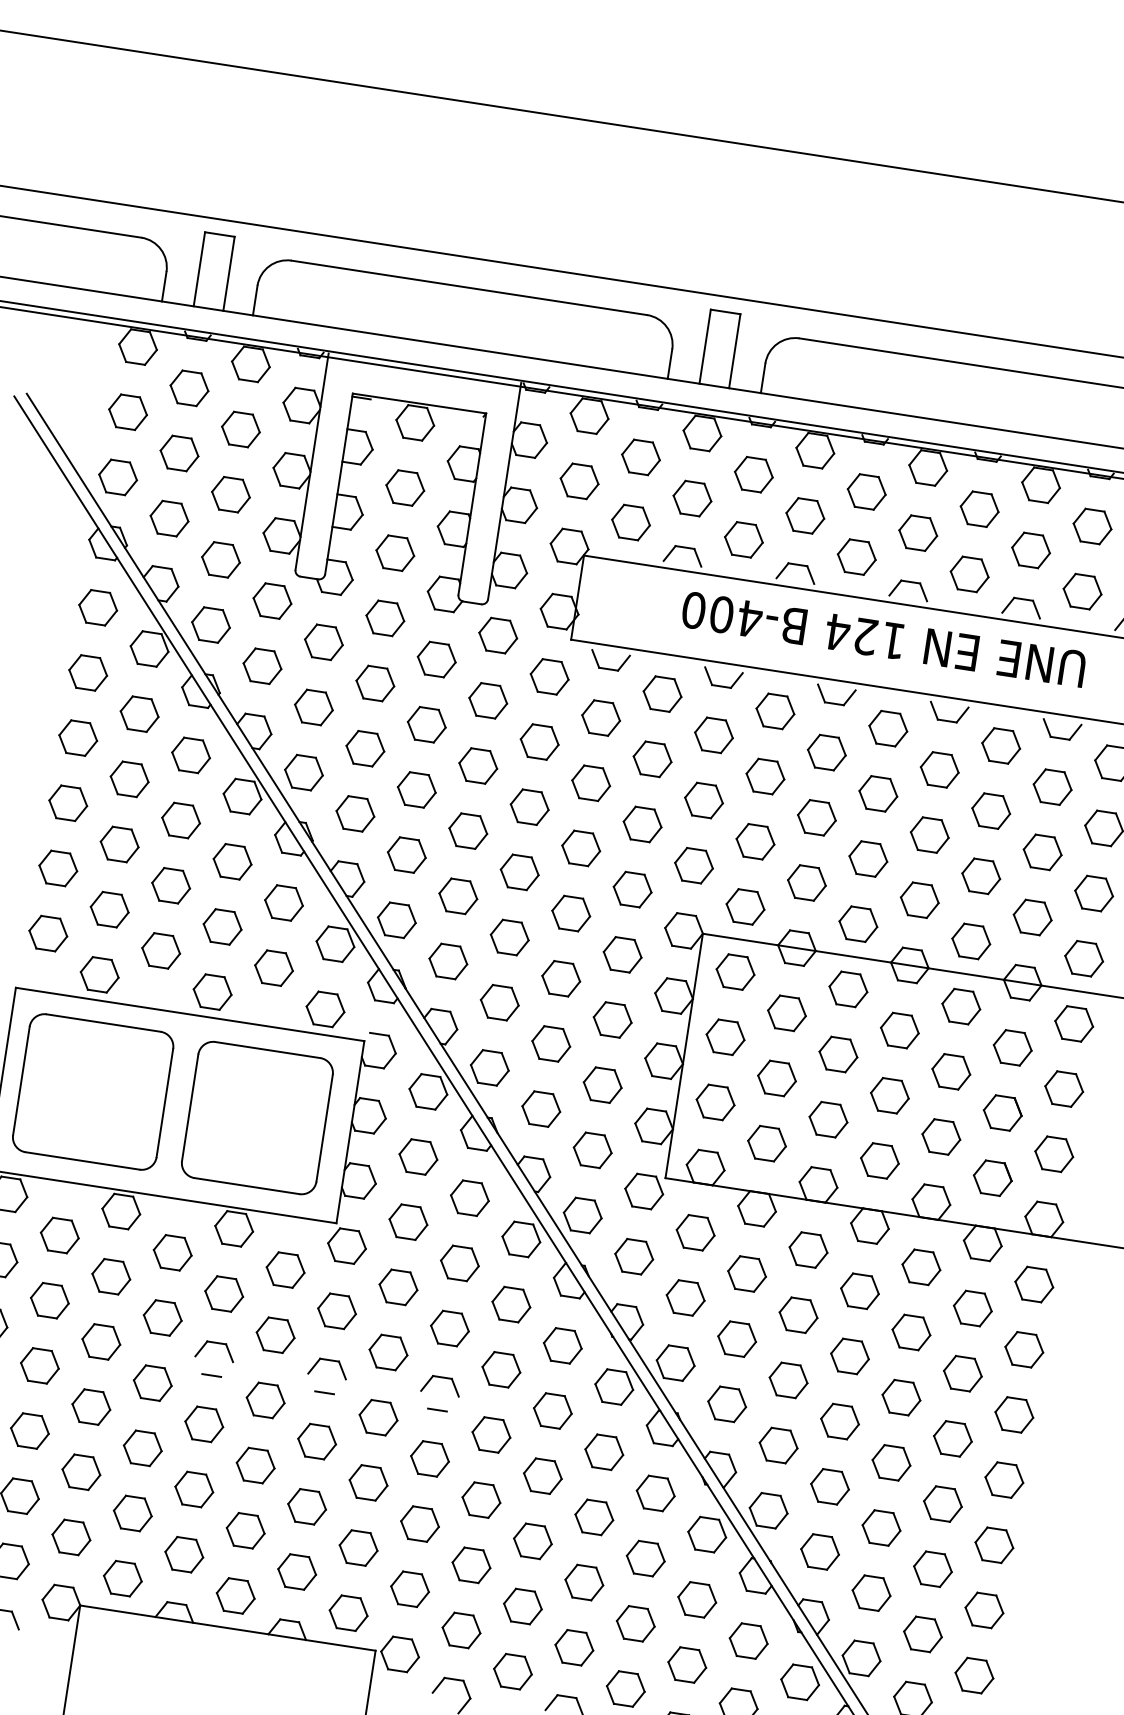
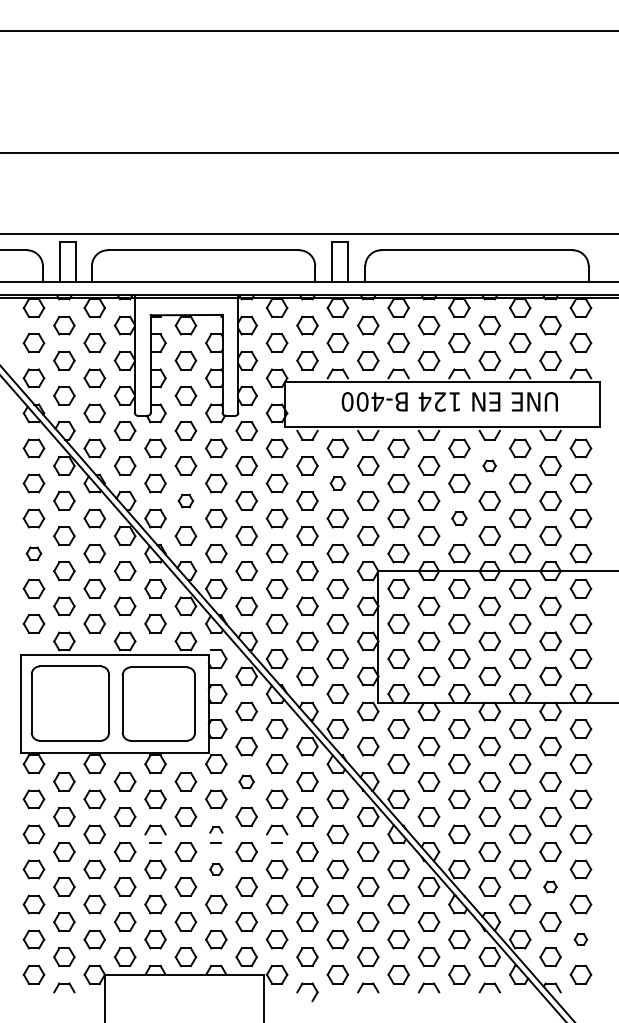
part: (364, 747) -> (185, 500), size x0.7
part: (651, 759) -> (337, 483), size x0.7
part: (939, 768) -> (489, 465), size x0.6
part: (67, 802) -> (33, 553), size x0.7
part: (868, 858) -> (459, 518), size x0.7
part: (398, 1286) -> (246, 781), size x0.7
part: (328, 1367) -> (216, 829), size x0.6
part: (317, 1441) -> (216, 869), size x0.6
part: (932, 1568) -> (550, 886), size x0.6
part: (973, 1675) -> (580, 939), size x0.6

